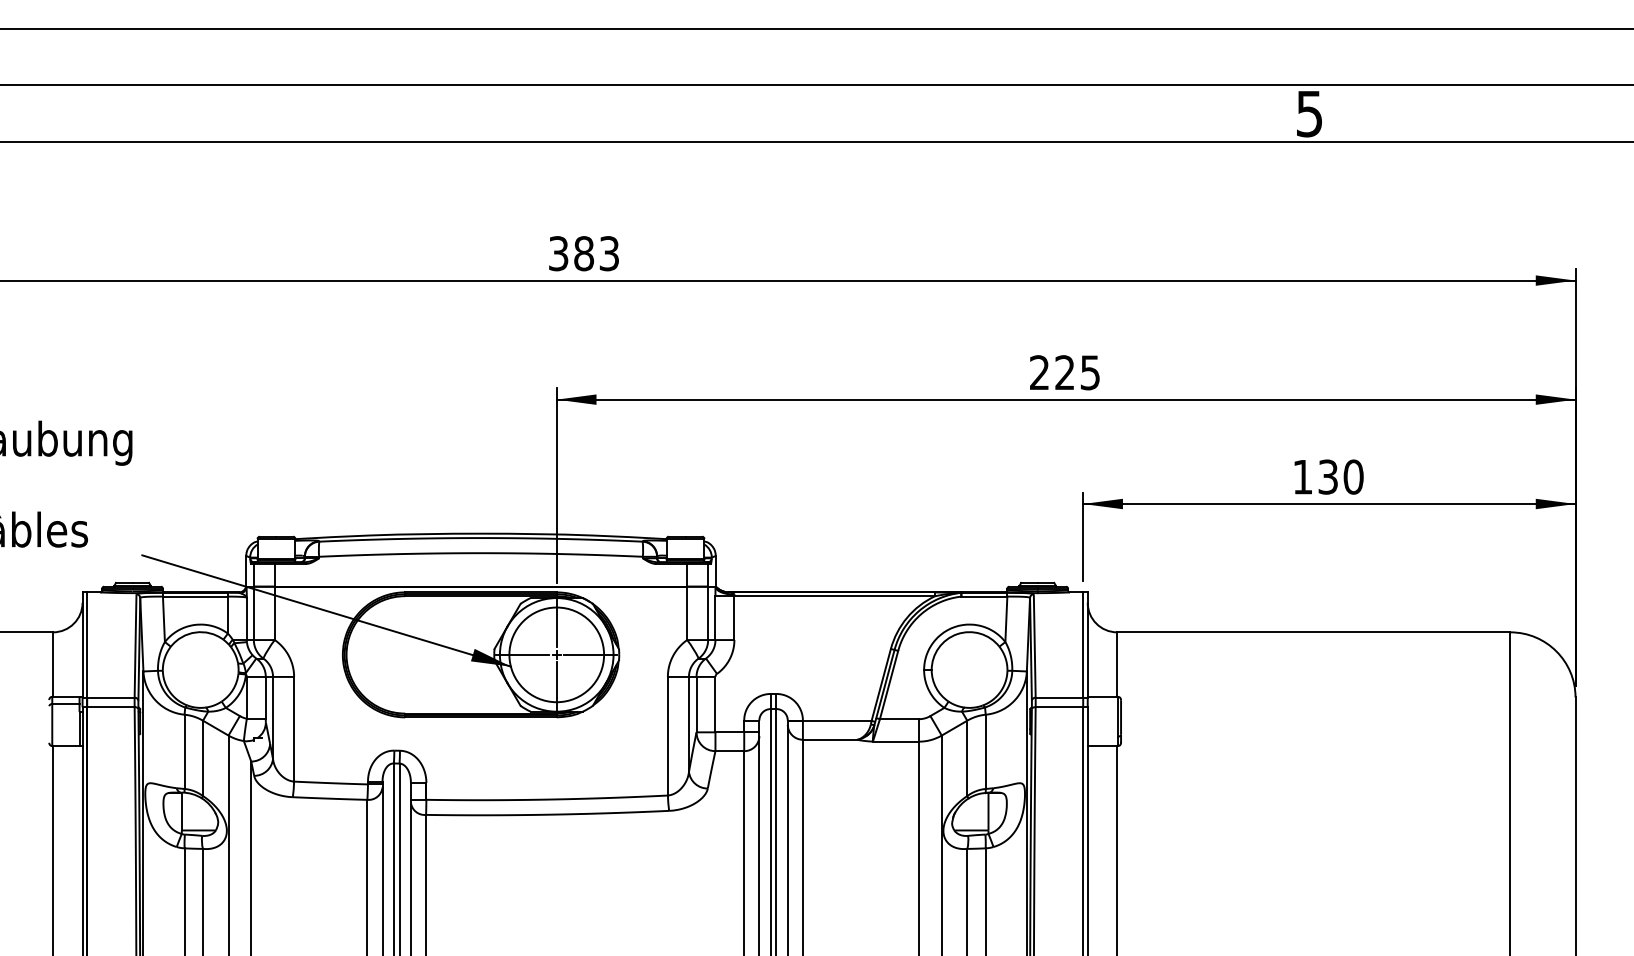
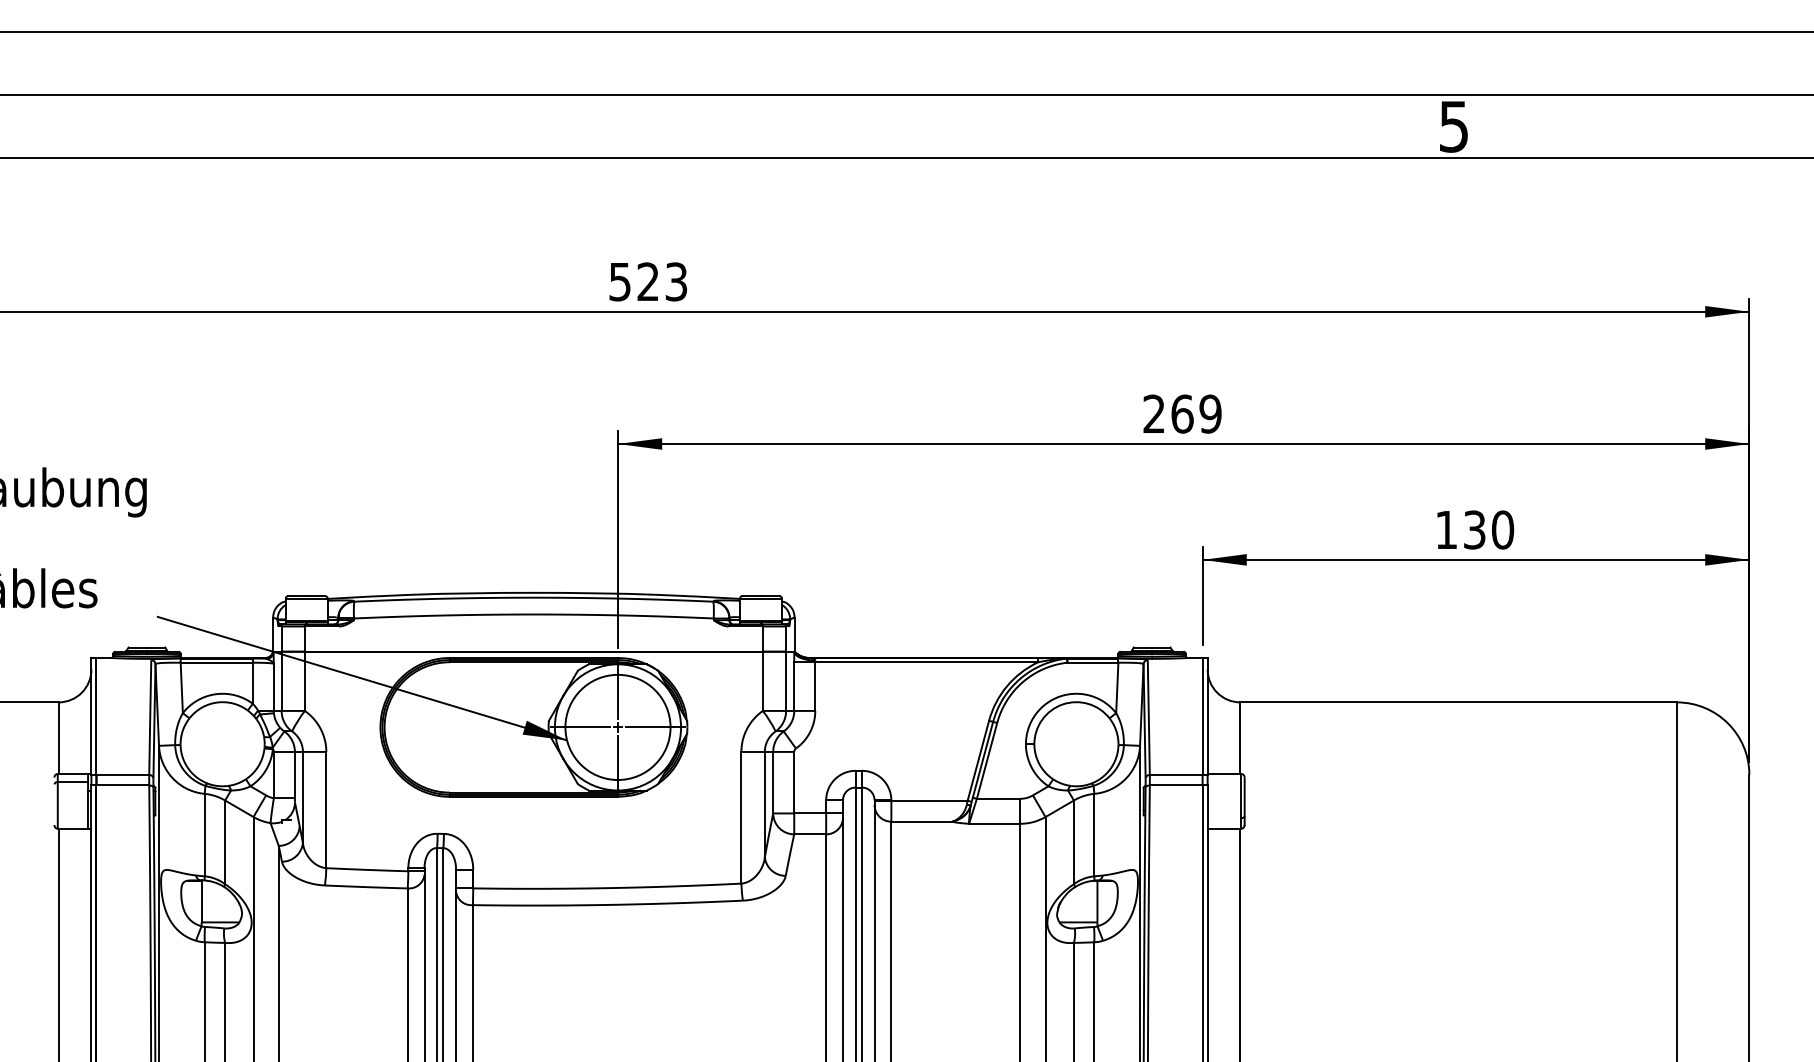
text: (571, 253) -> (634, 281), 383 -> 523
text: (1077, 372) -> (1196, 413), 225 -> 269

